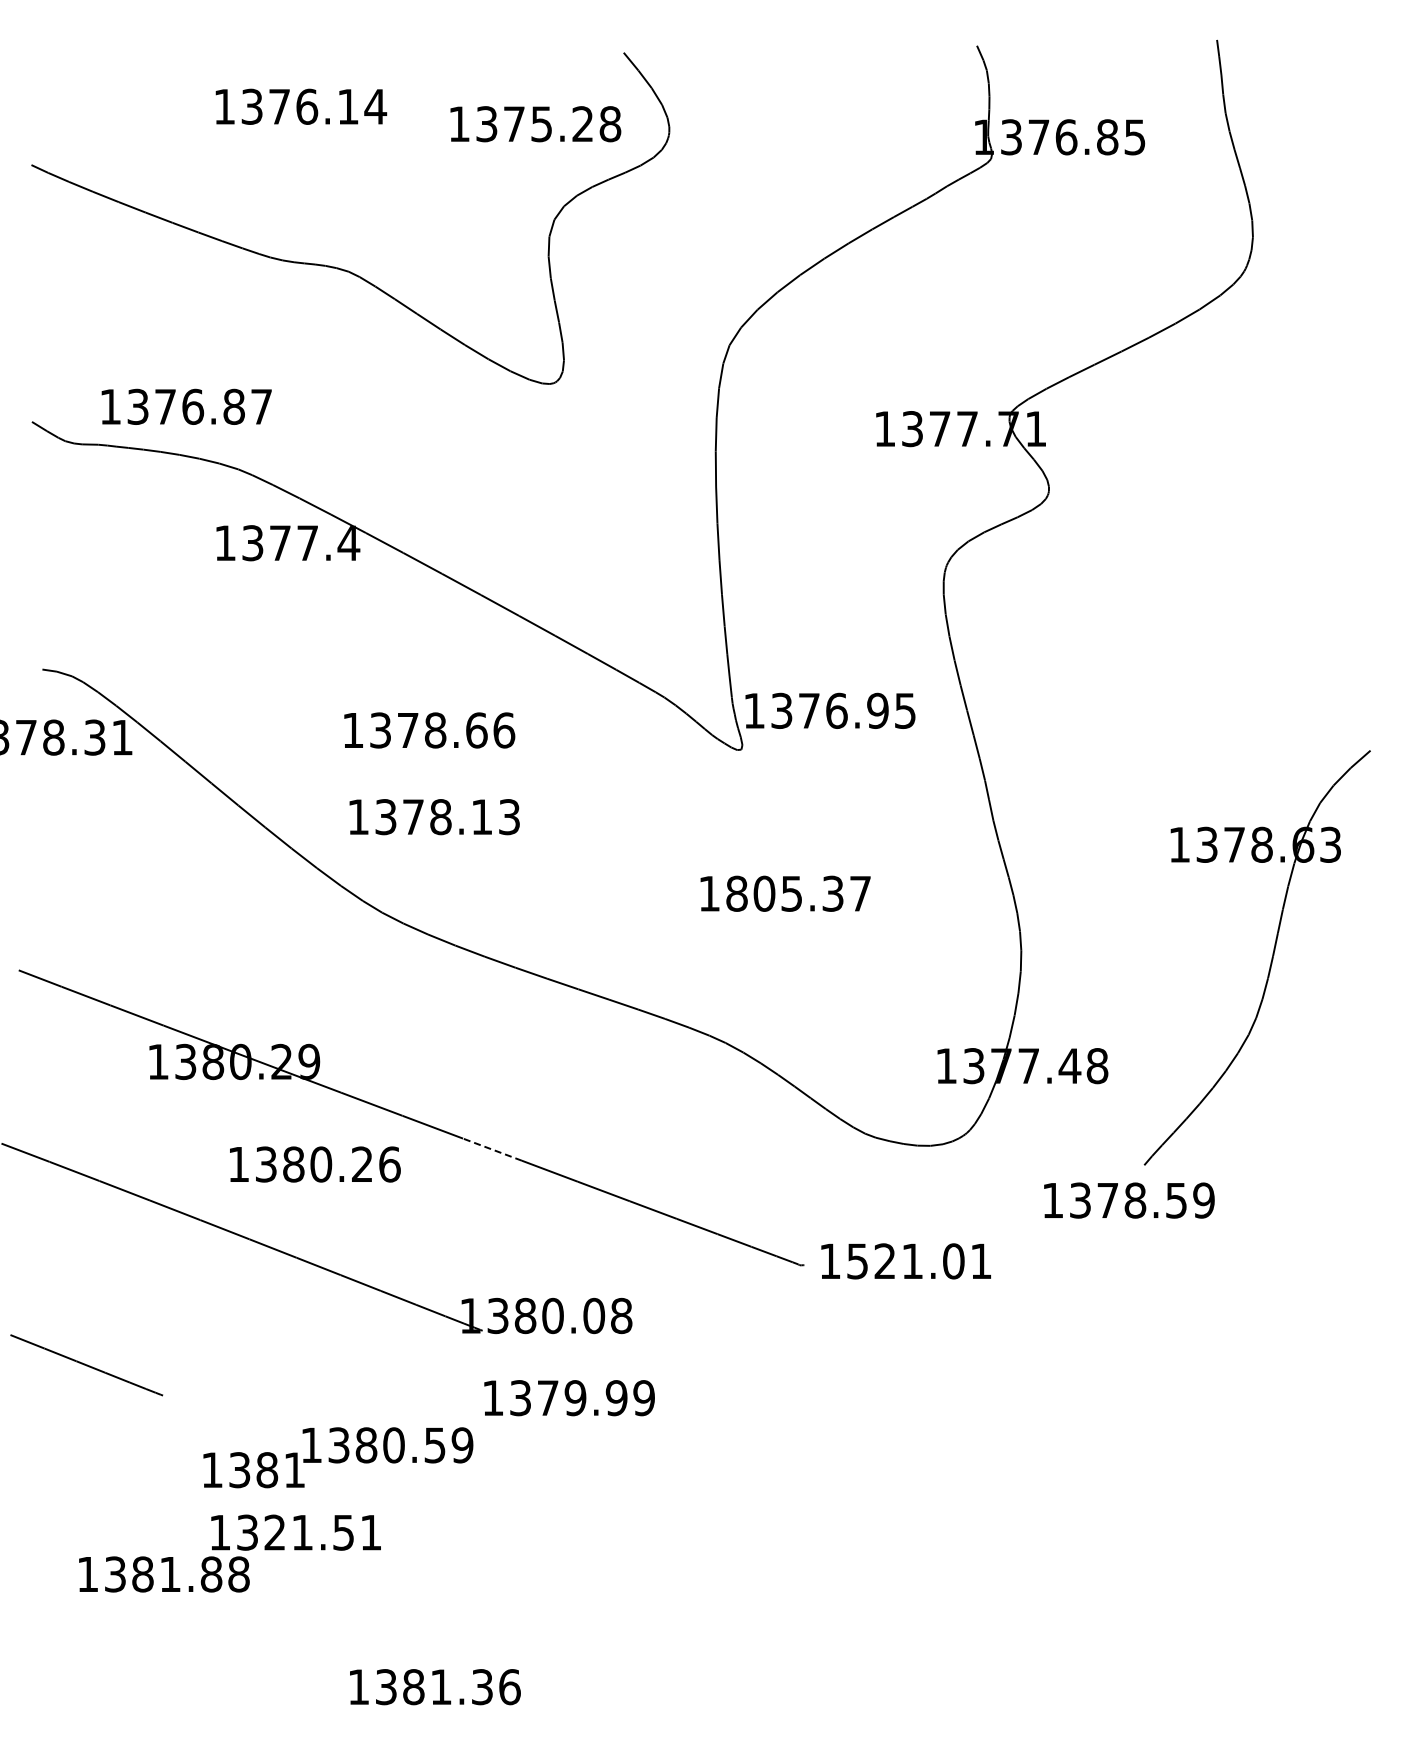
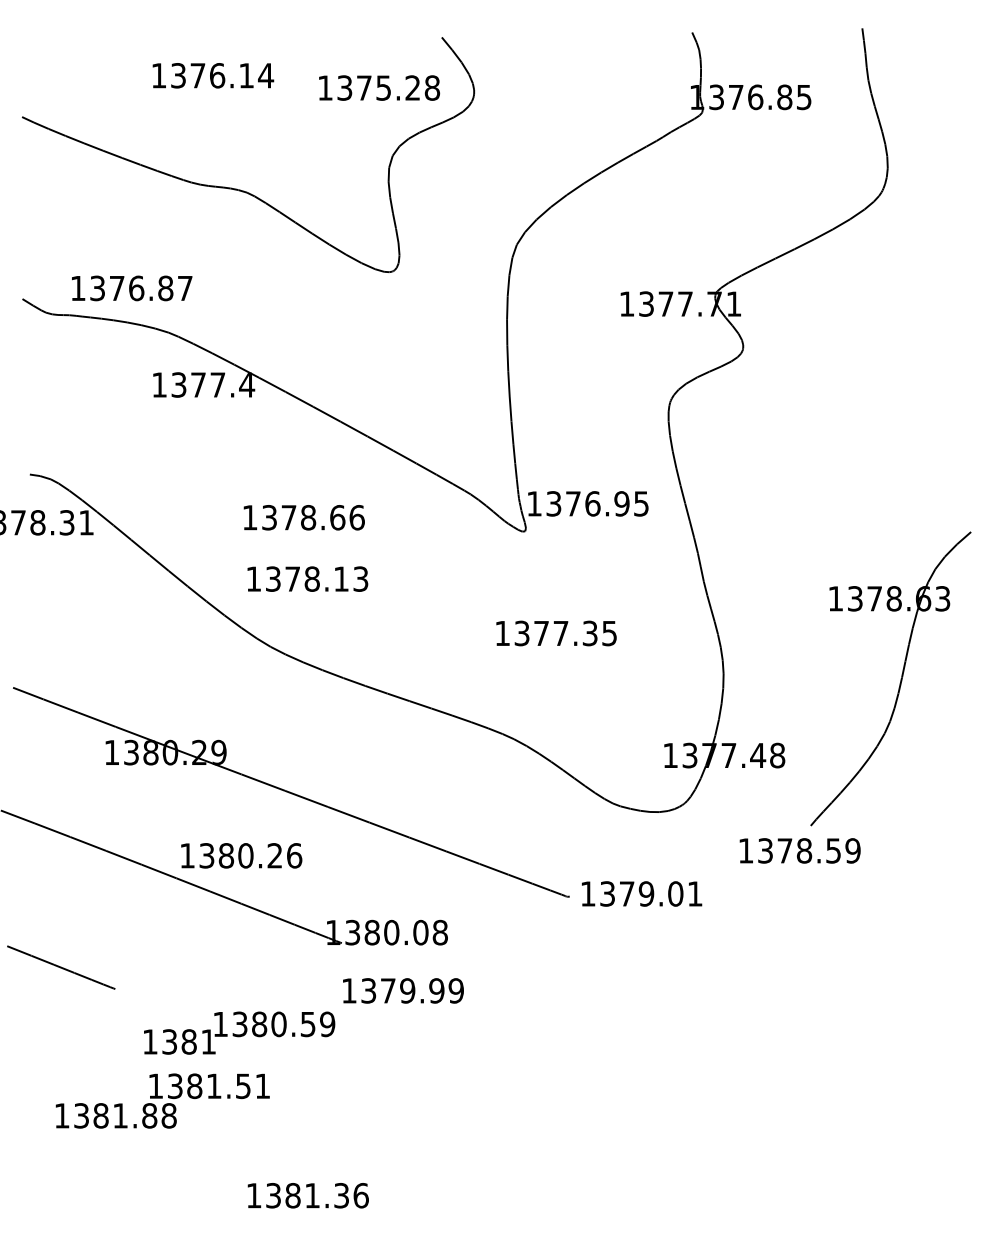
text: (798, 893) -> (565, 633), 1805.37 -> 1377.35
line: (492, 1149) -> (348, 814), dashed -> solid
text: (315, 1164) -> (241, 855), moved
text: (885, 1261) -> (627, 894), 1521.01 -> 1379.01
text: (274, 1532) -> (194, 1086), 1321.51 -> 1381.51

